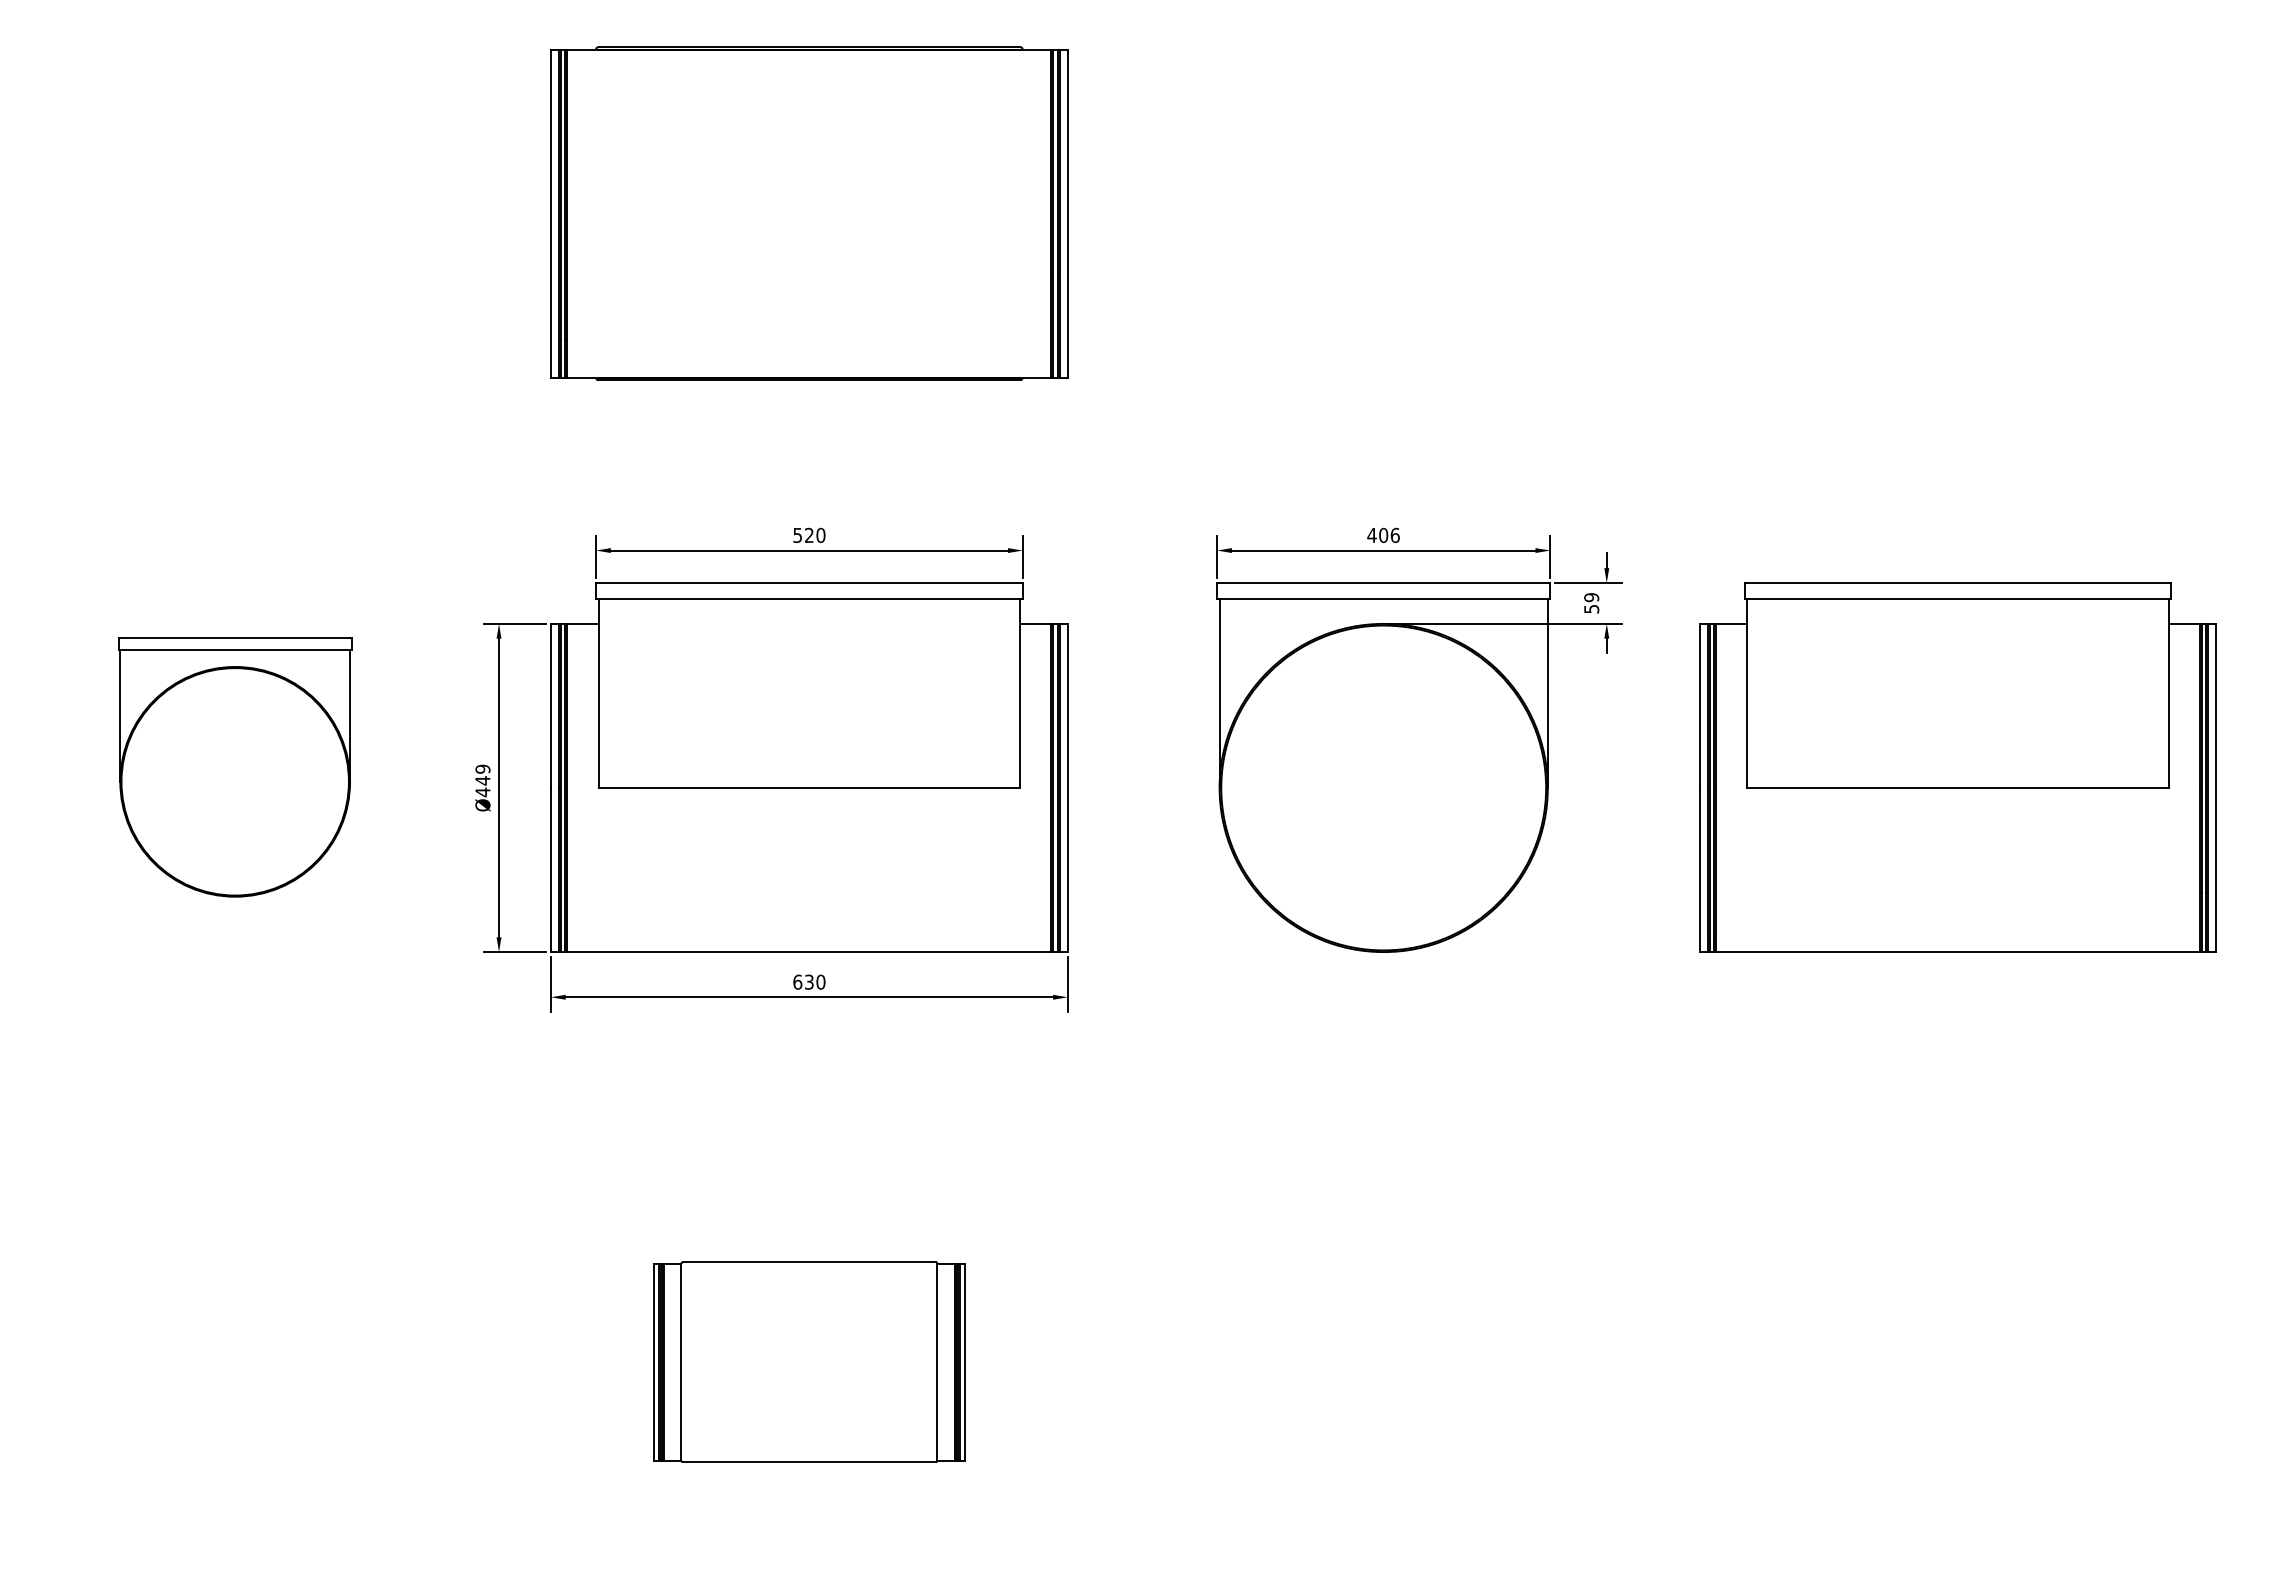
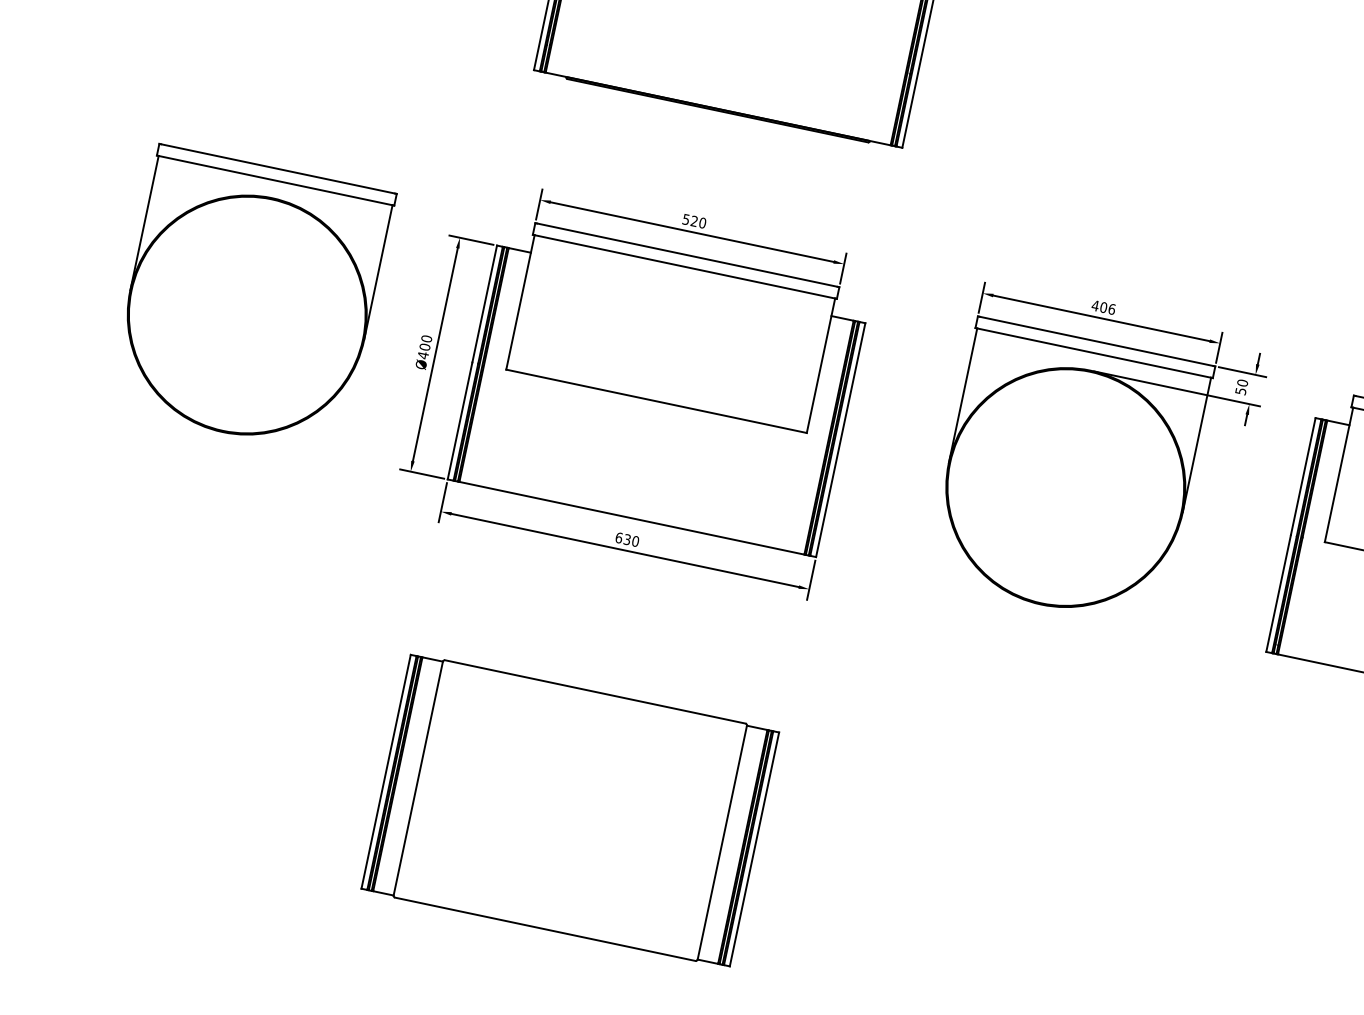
text: (1591, 597) -> (1242, 383), 59 -> 50
part: (235, 767) -> (250, 300), size x1.43
text: (482, 774) -> (425, 342), Ø449 -> Ø400
part: (809, 1361) -> (570, 810), size x1.67

